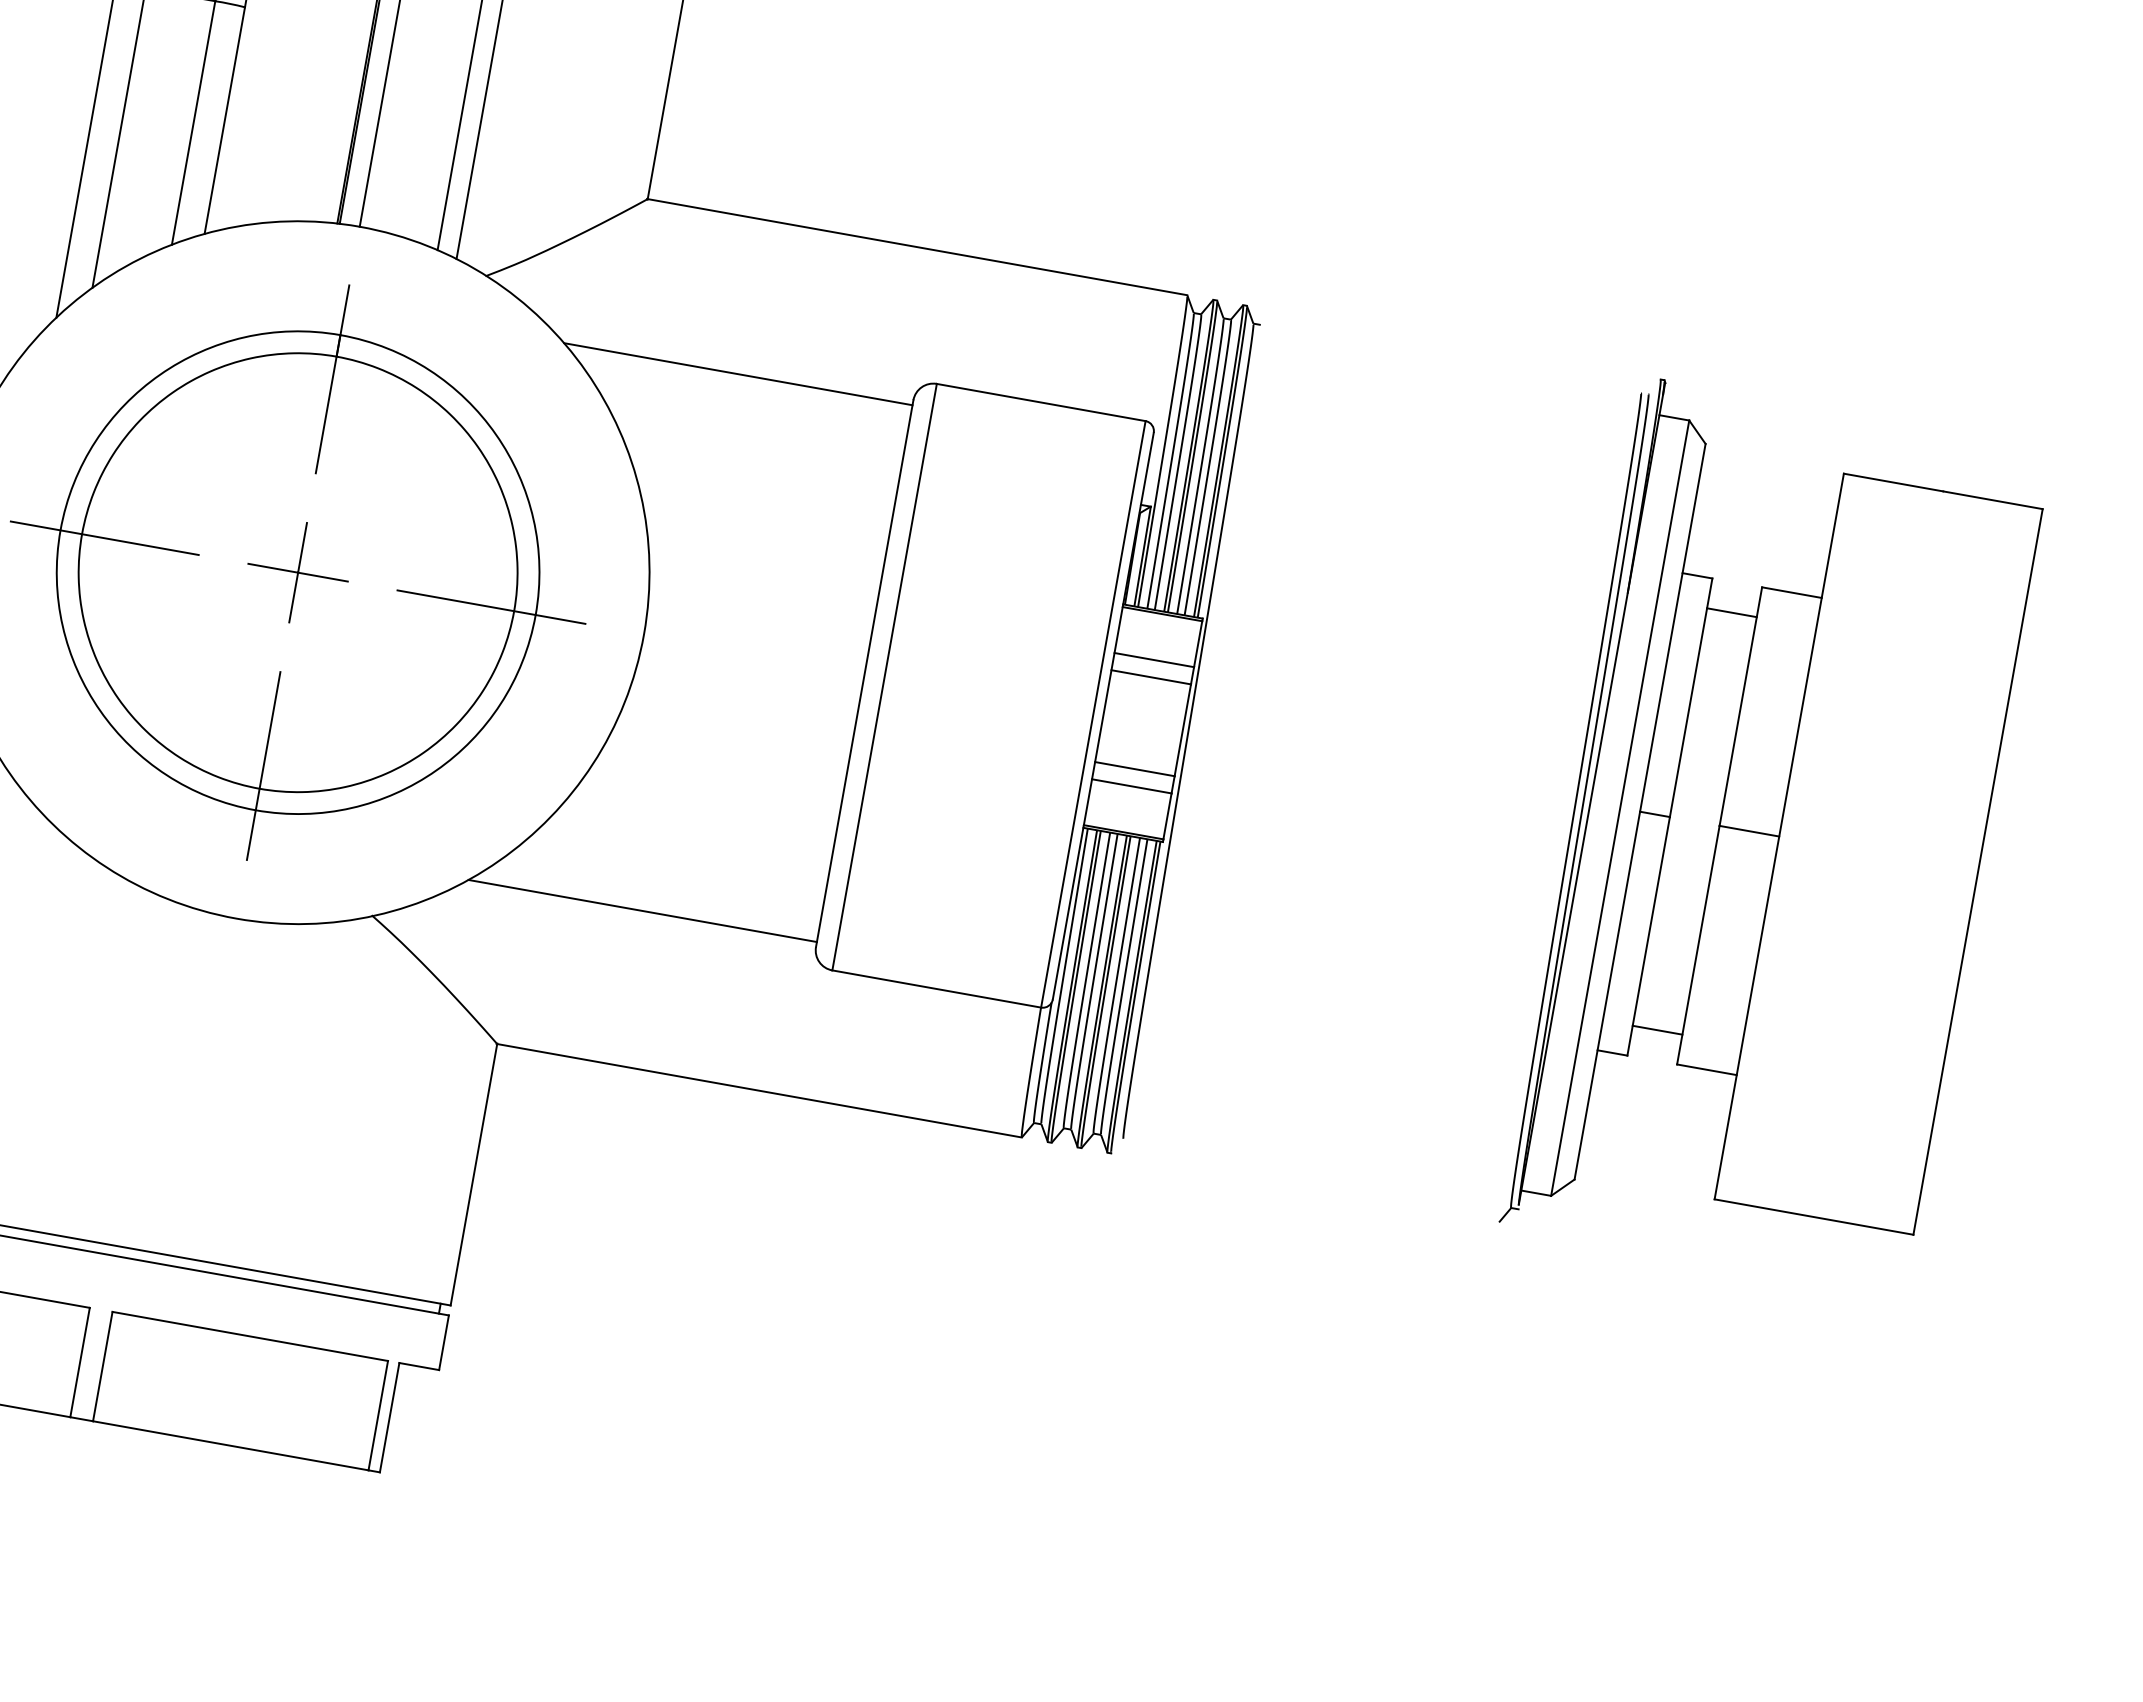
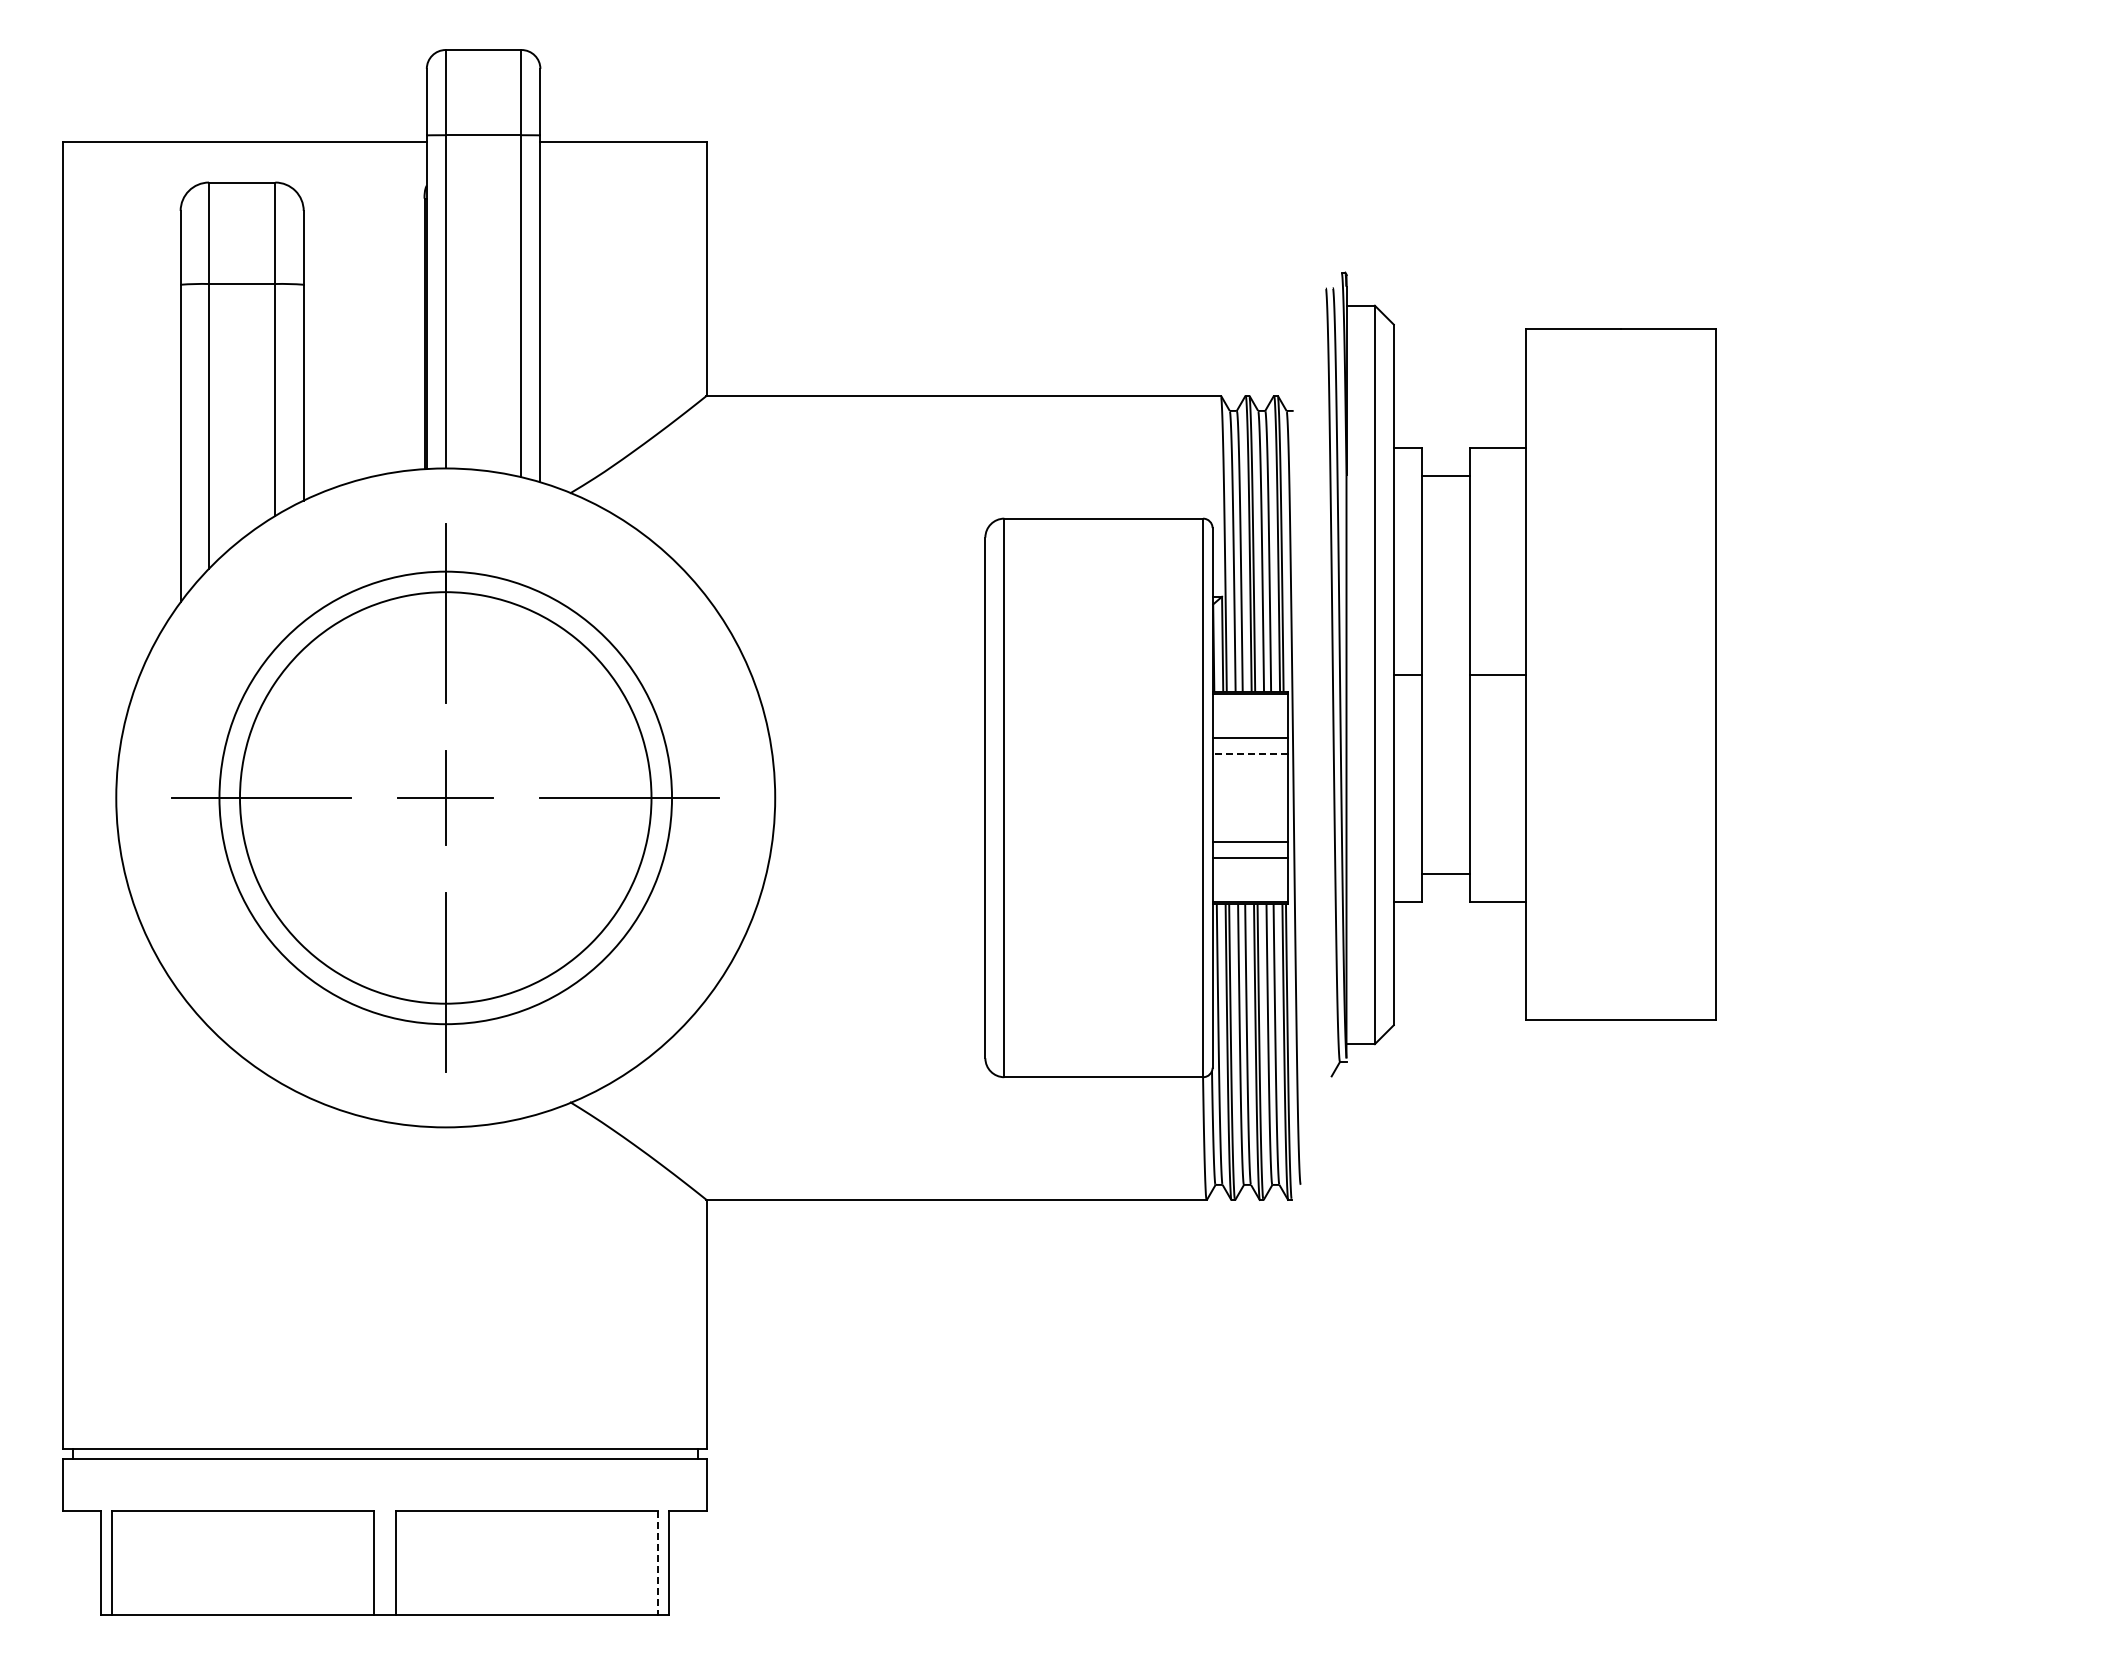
line: (738, 374) -> (819, 542), removed
line: (1151, 677) -> (1250, 754), solid -> dashed
part: (1773, 834) -> (1520, 674), moved
line: (642, 910) -> (819, 1053), removed
line: (378, 1416) -> (658, 1563), solid -> dashed

